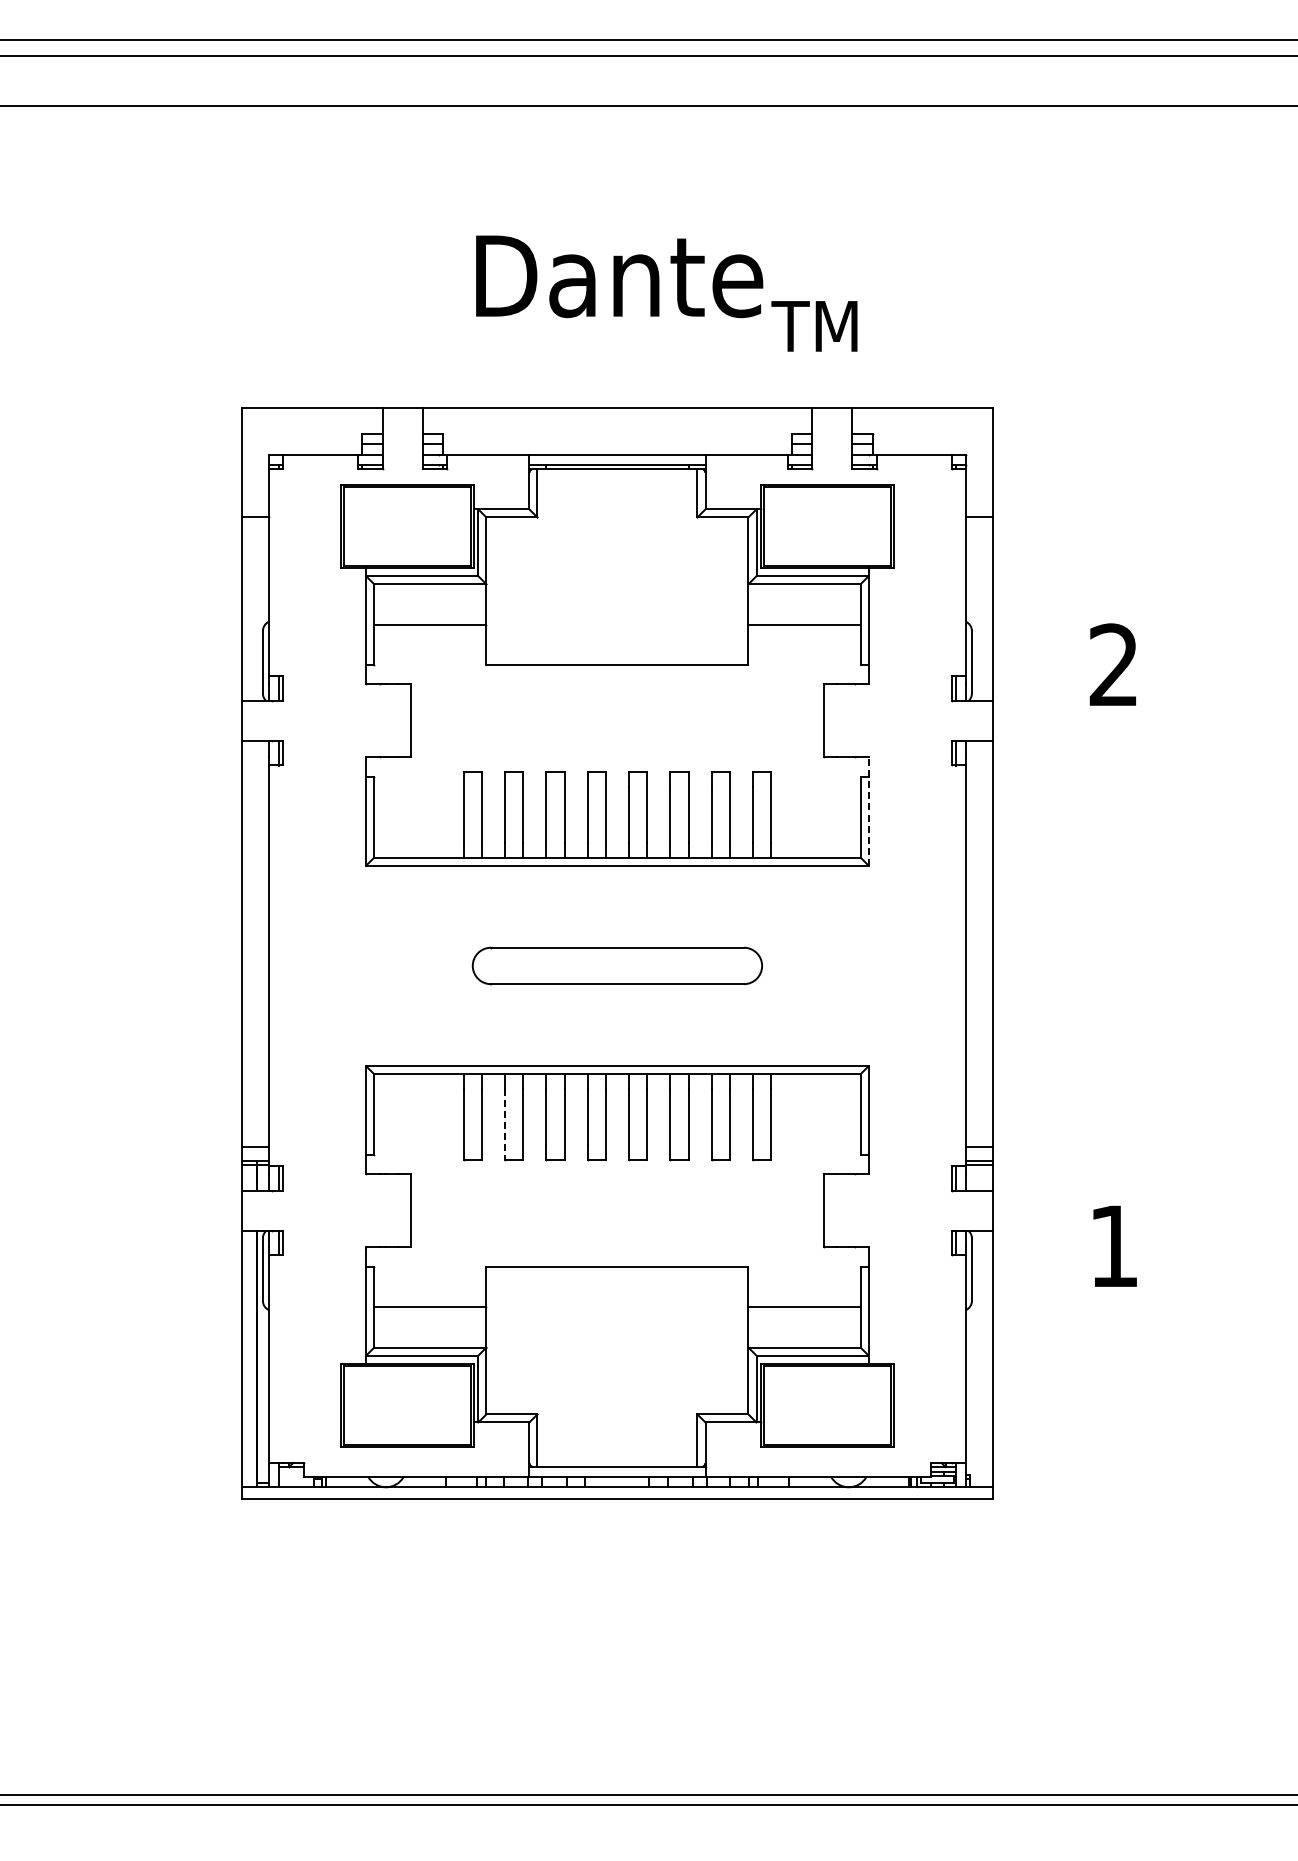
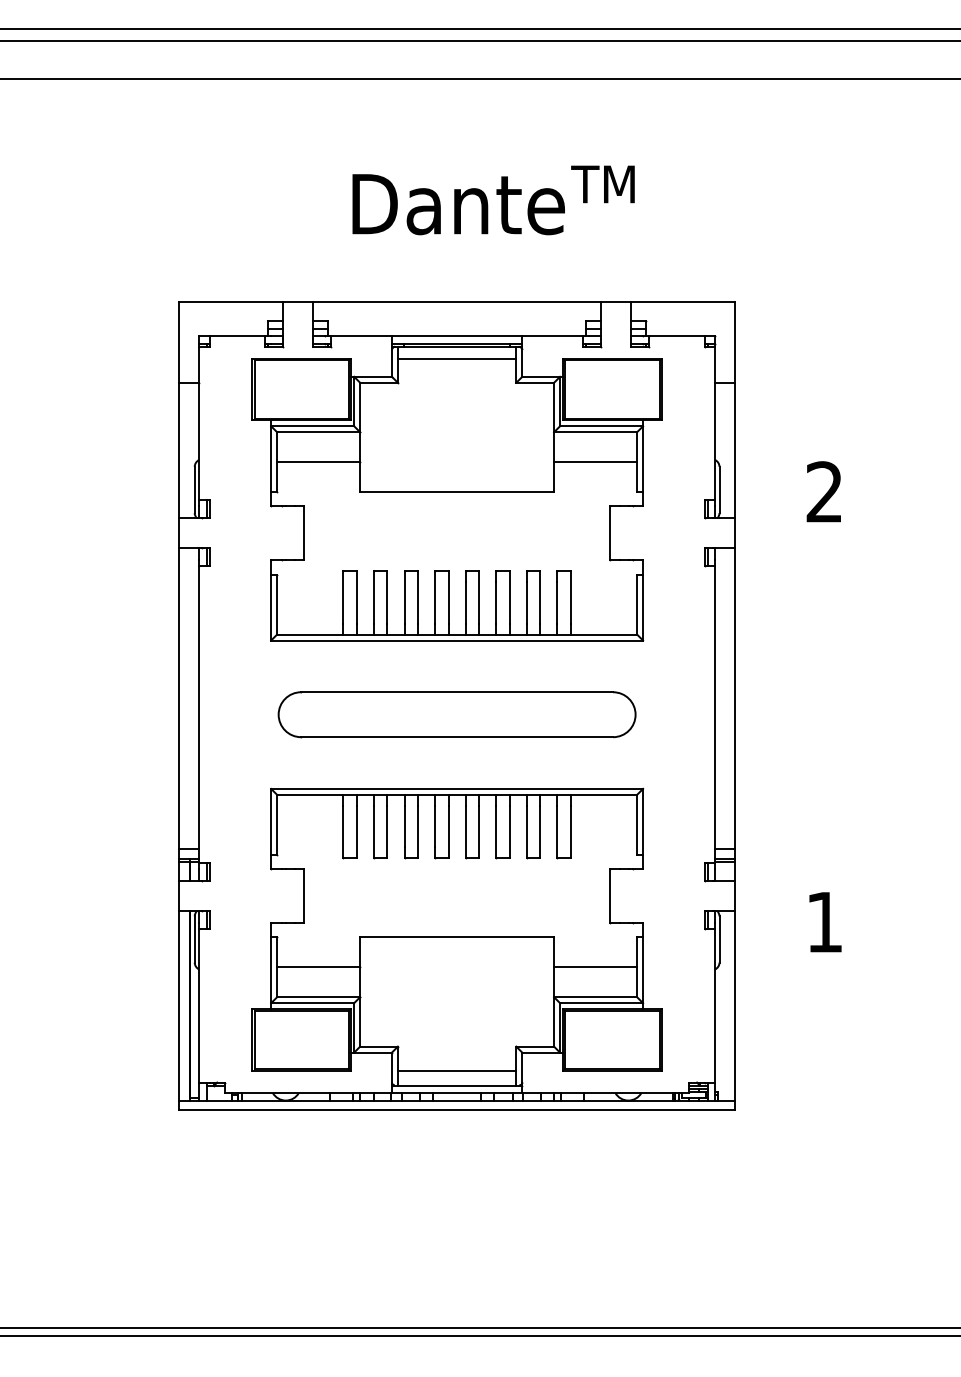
text: (814, 326) -> (602, 184), moved
line: (617, 485) -> (457, 359), added
line: (868, 811) -> (642, 600), dashed -> solid
part: (617, 965) -> (457, 714), size x1.67
line: (505, 1124) -> (374, 832), dashed -> solid
line: (617, 1446) -> (457, 1070), added

